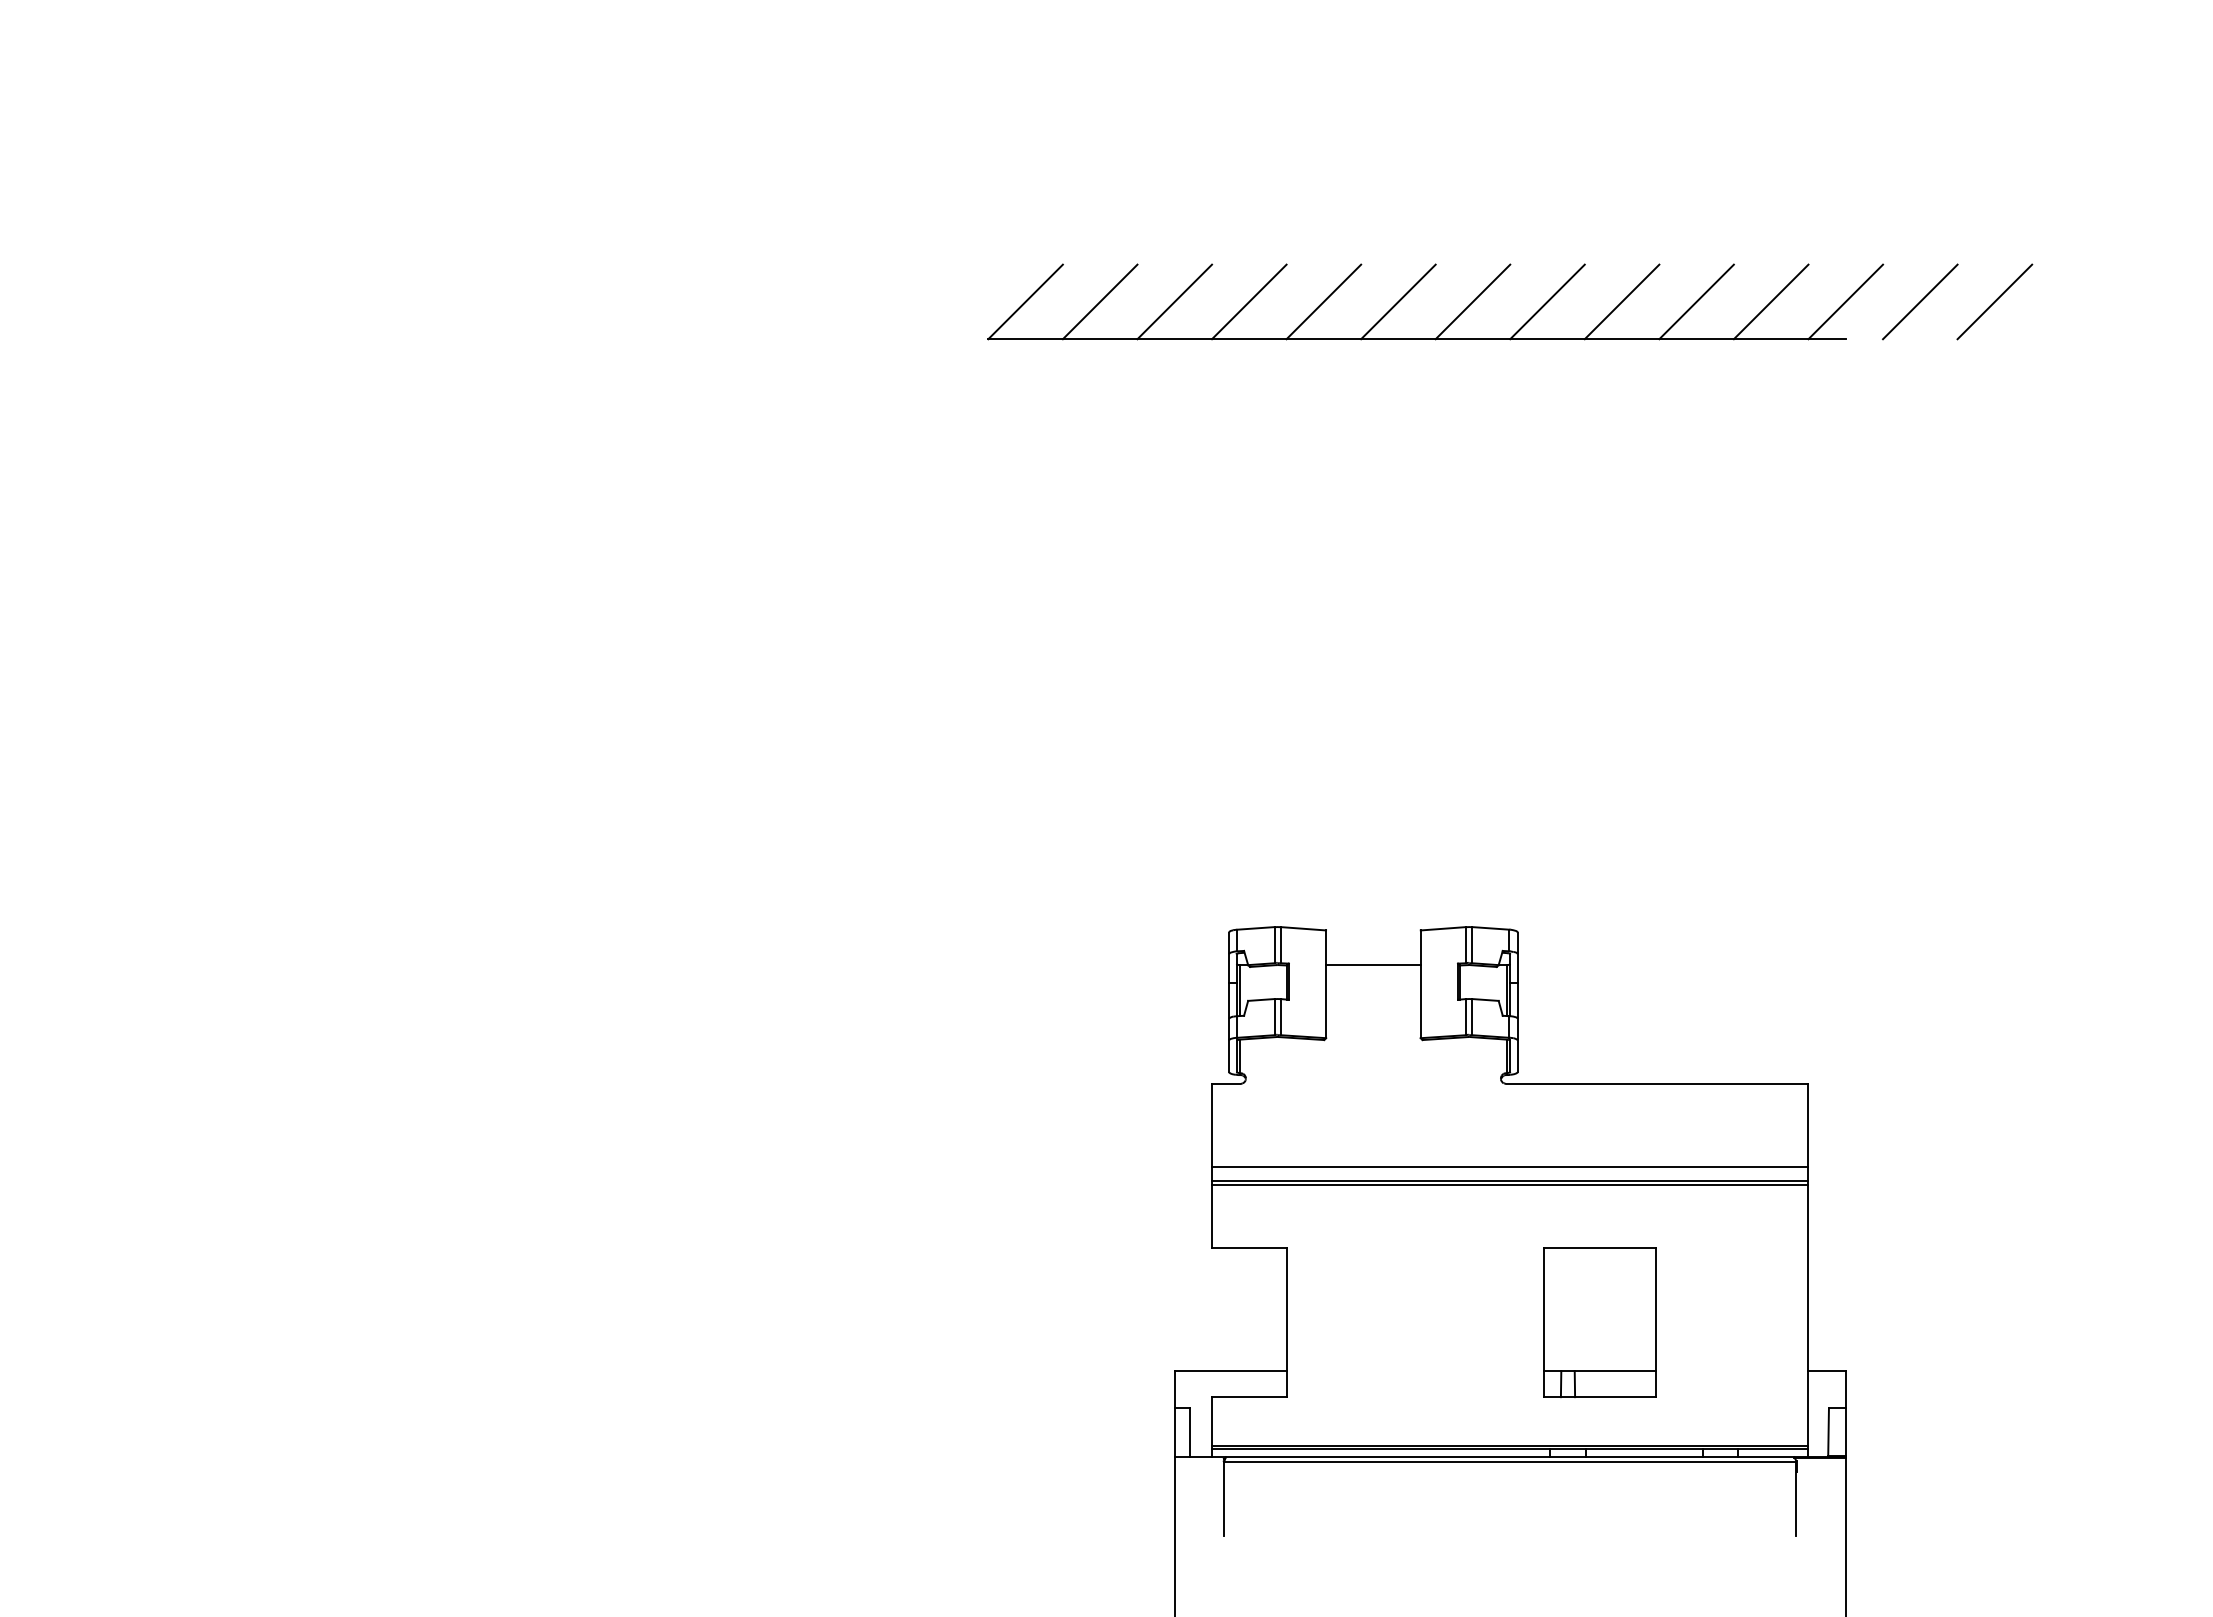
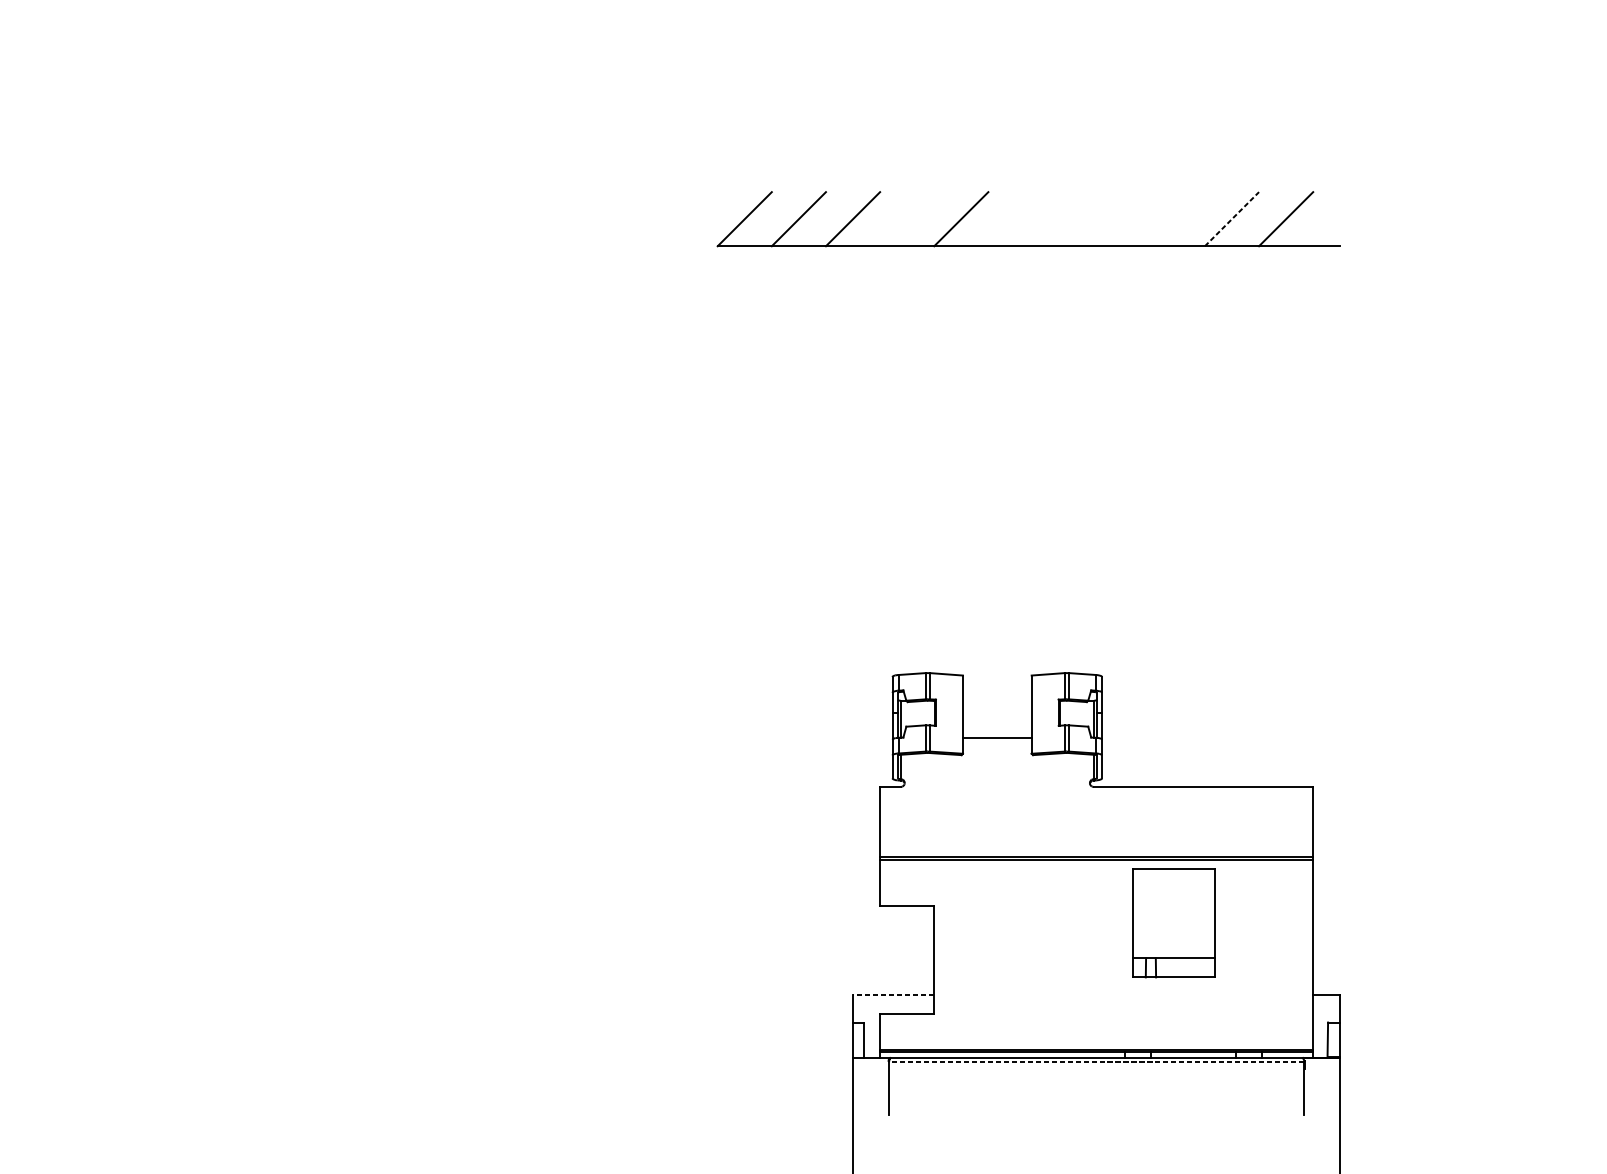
line: (1249, 301) -> (907, 218), removed
line: (1398, 301) -> (1015, 218), removed
line: (1472, 301) -> (1069, 218), removed
line: (1547, 301) -> (1123, 218), removed
line: (1621, 301) -> (1177, 218), removed
line: (1696, 301) -> (1231, 218), solid -> dashed
line: (1845, 301) -> (1340, 218), removed
line: (1920, 301) -> (1394, 218), removed
line: (1994, 301) -> (1448, 218), removed
line: (1373, 965) -> (997, 738), moved
line: (1510, 1167) -> (1096, 847), removed
part: (1599, 1322) -> (1173, 923), moved
line: (1230, 1371) -> (893, 995), solid -> dashed
line: (1510, 1462) -> (1096, 1061), solid -> dashed

